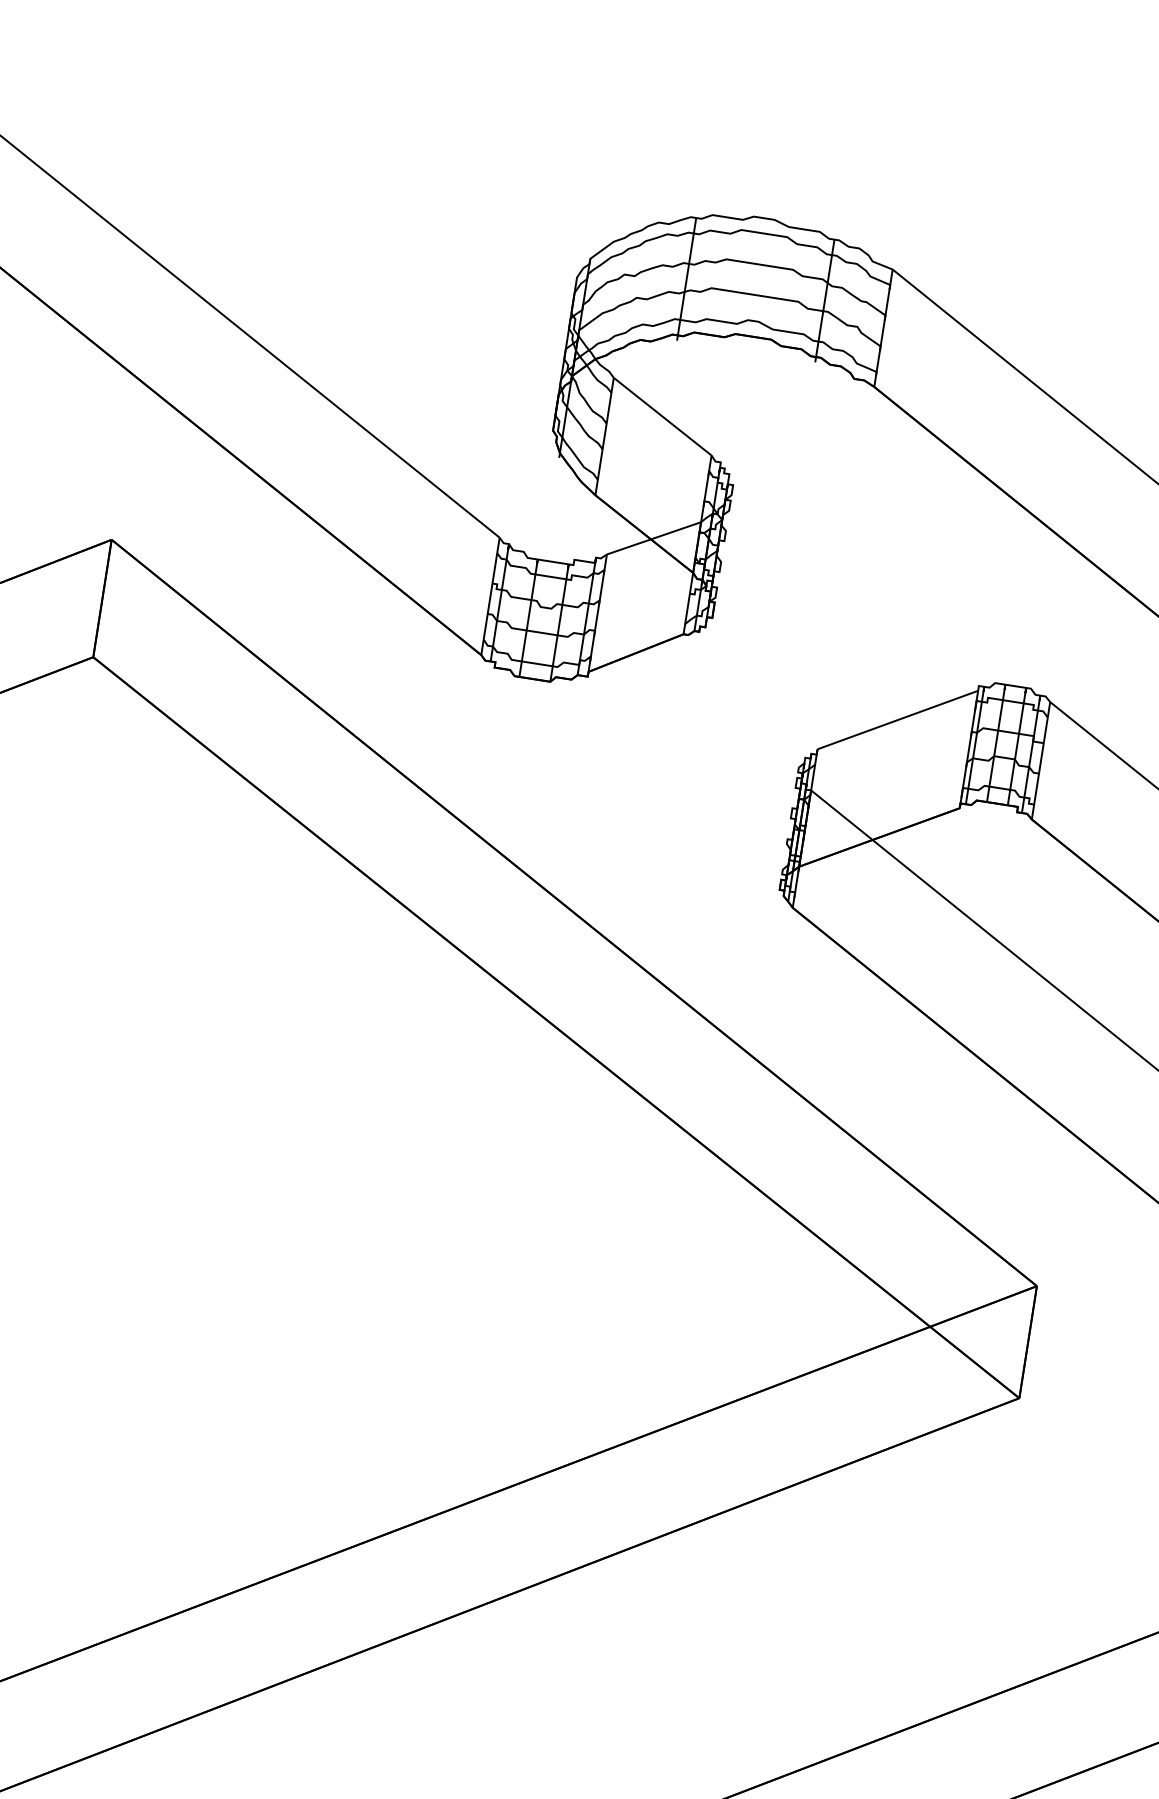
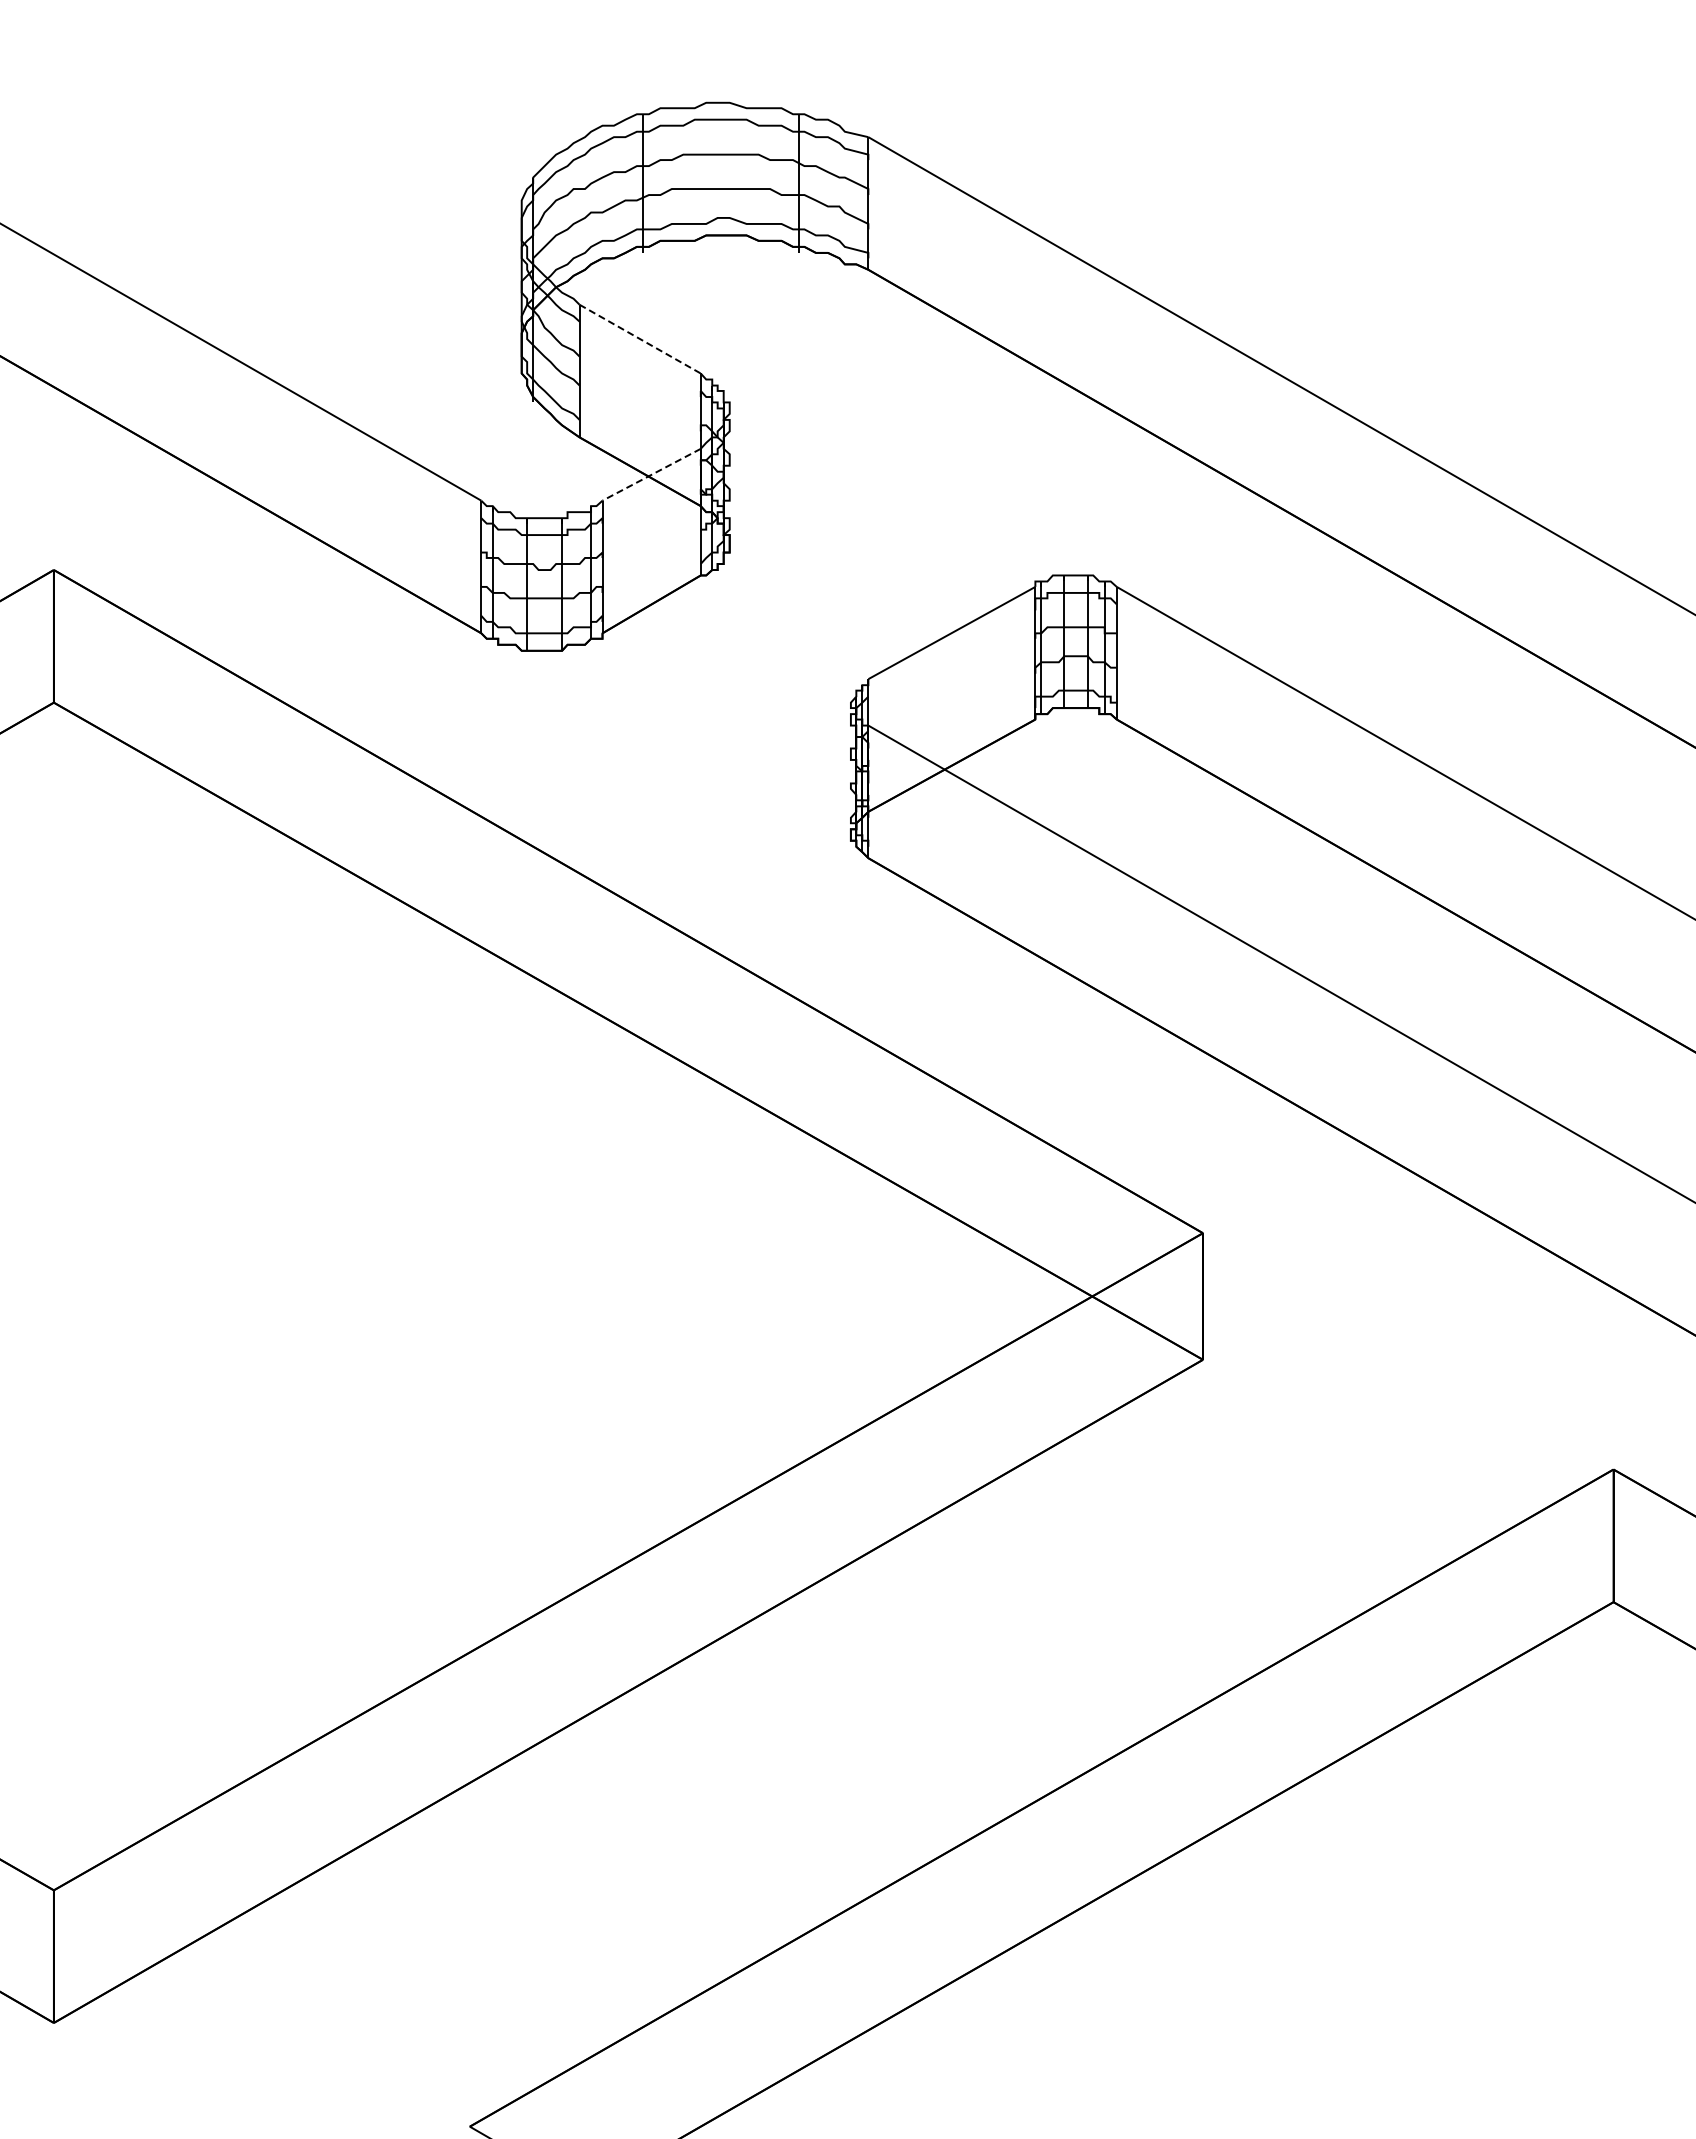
line: (662, 417) -> (640, 339), solid -> dashed
line: (653, 538) -> (651, 474), solid -> dashed

